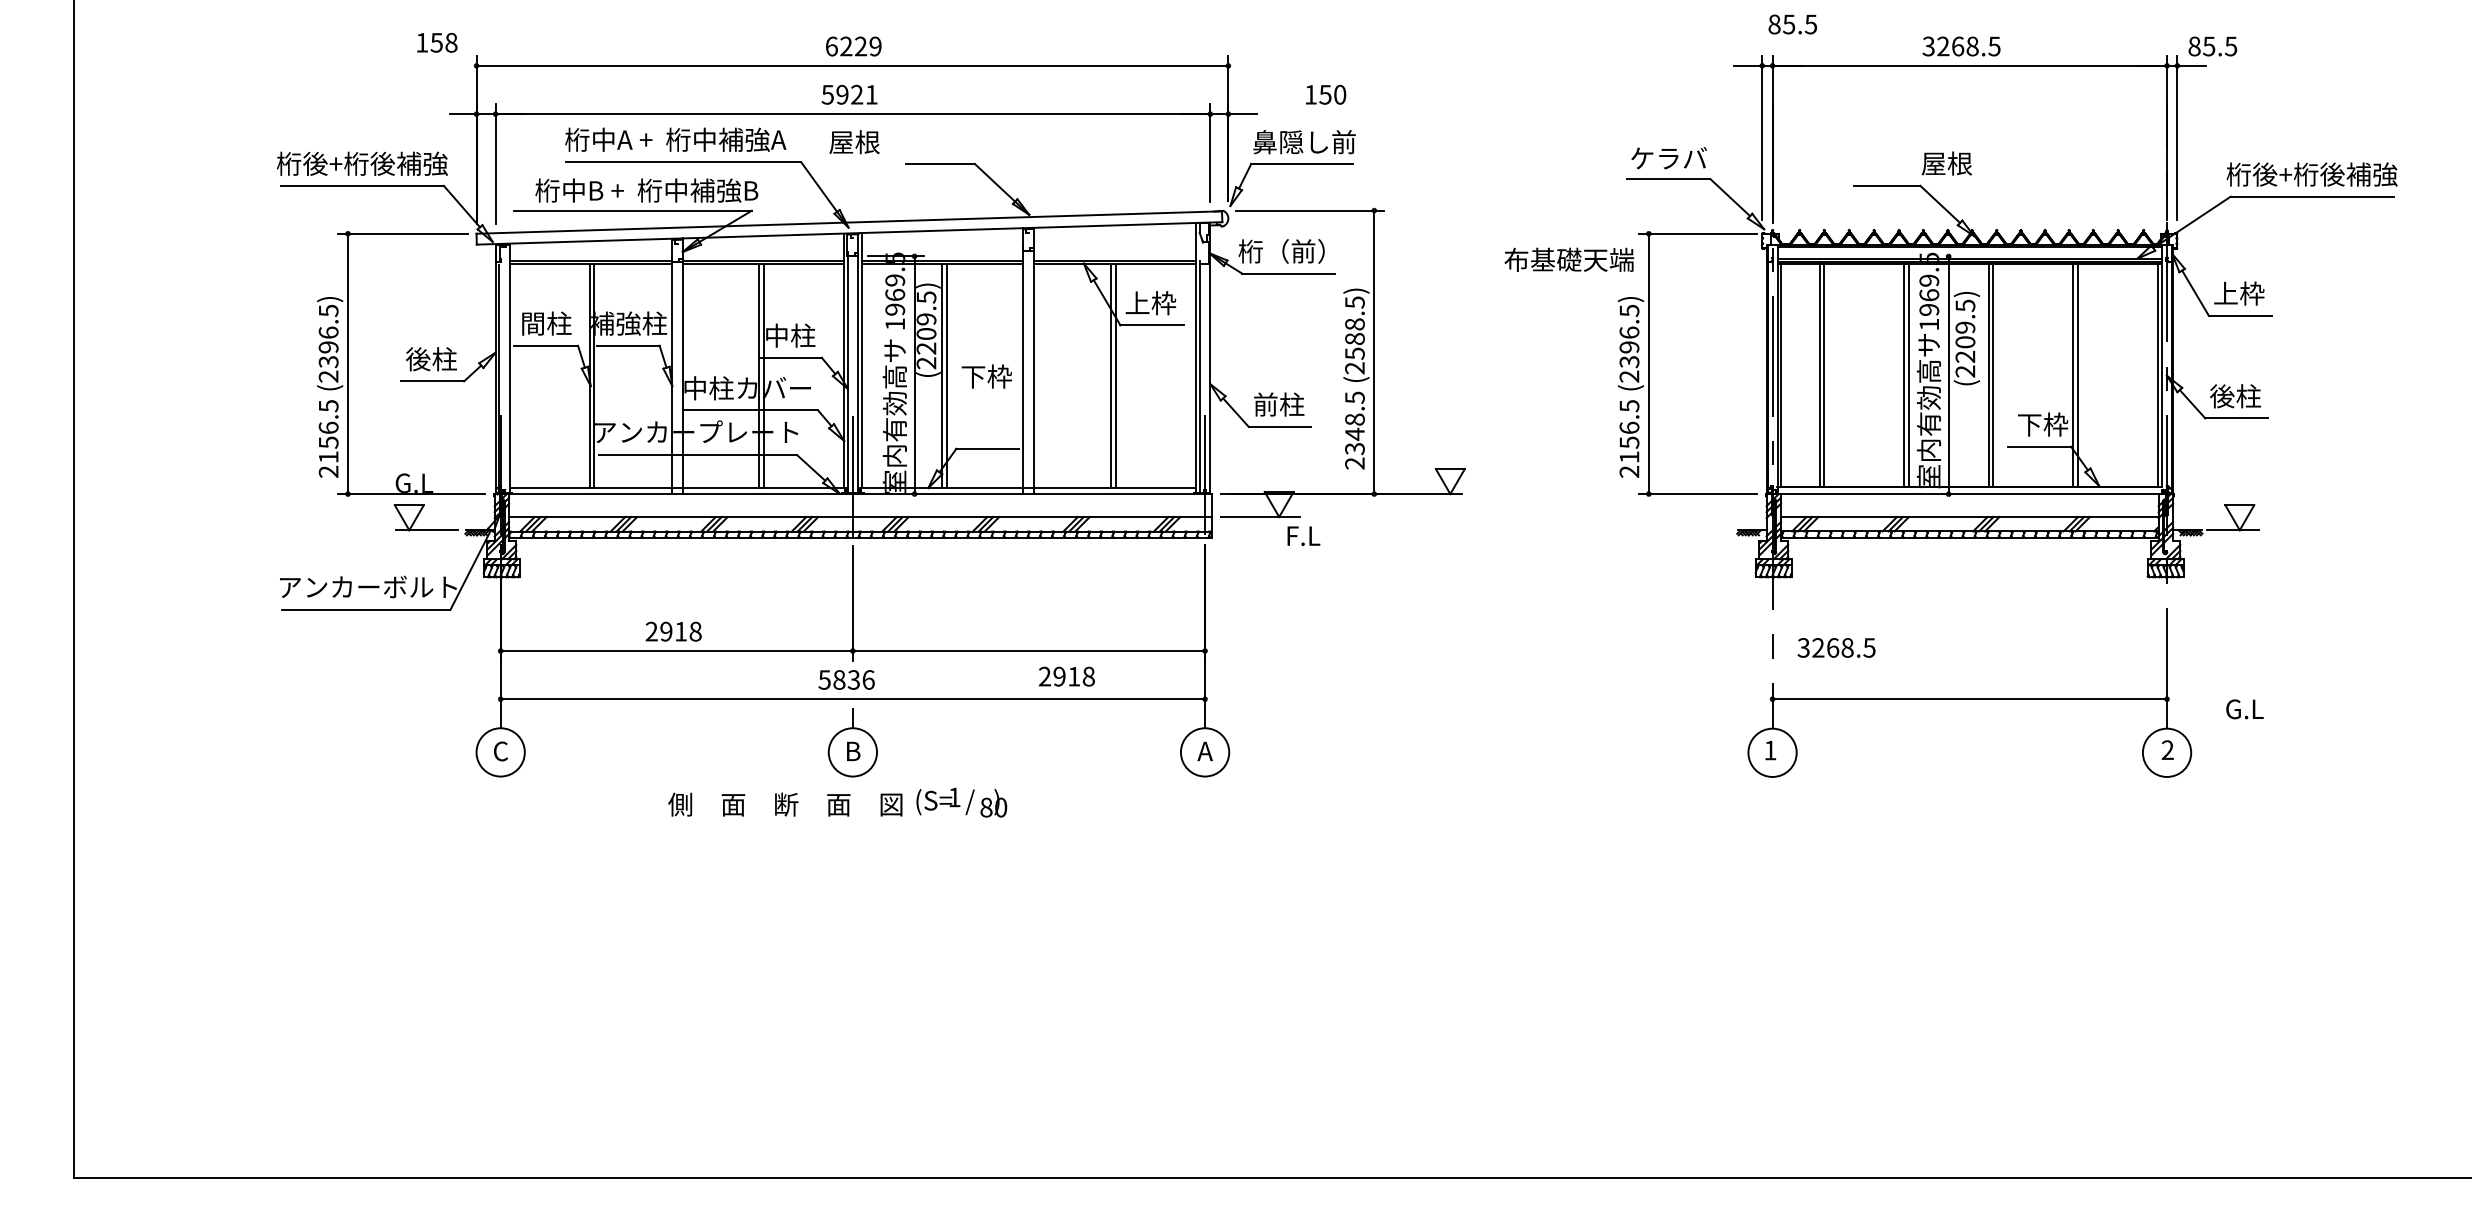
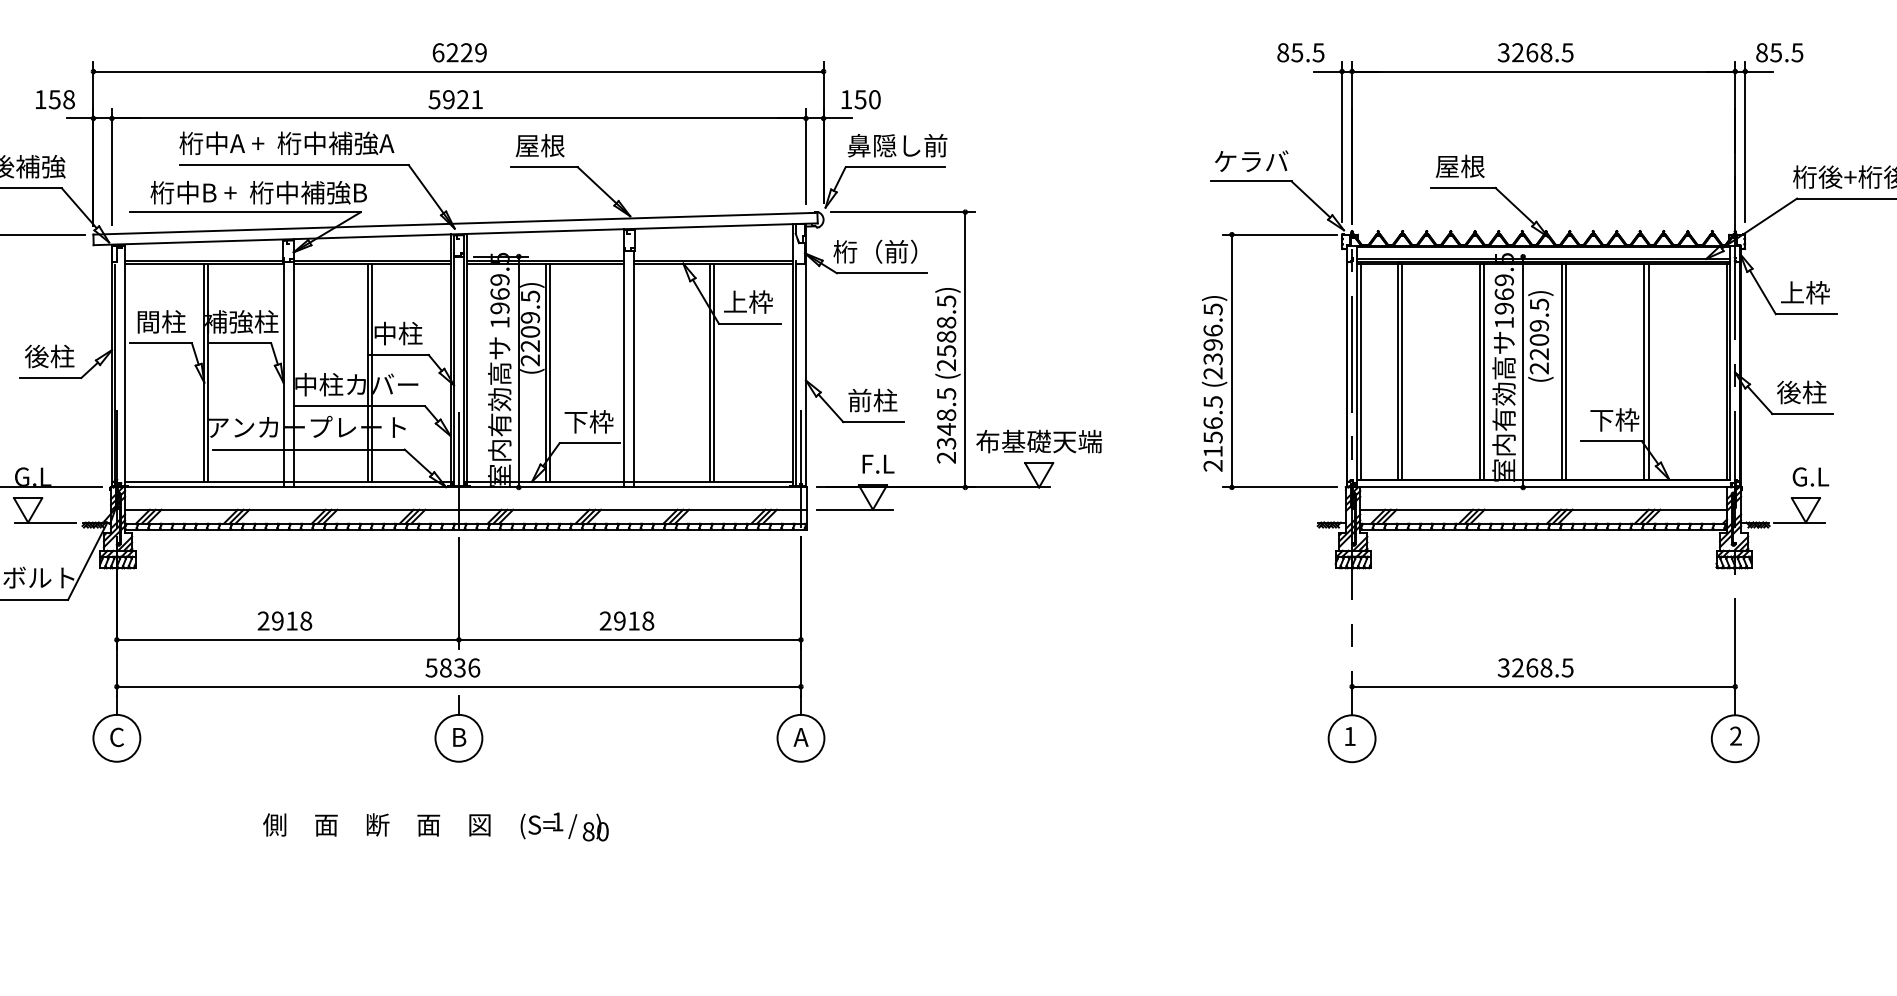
text: (1792, 24) -> (1300, 52), moved
text: (437, 42) -> (55, 99), moved
text: (1326, 94) -> (861, 99), moved
text: (854, 142) -> (540, 145), moved
text: (1946, 163) -> (1459, 166), moved
text: (1569, 259) -> (1039, 441), moved
text: (986, 376) -> (588, 421), moved
text: (1303, 535) -> (878, 463), moved
text: (1836, 647) -> (1535, 667), moved
text: (1066, 676) -> (626, 620), moved
text: (2244, 709) -> (1810, 477), moved
text: (961, 802) -> (564, 826), moved
text: (785, 804) -> (376, 824), moved

